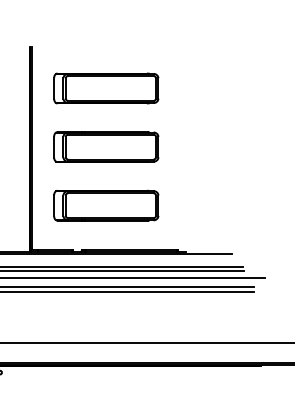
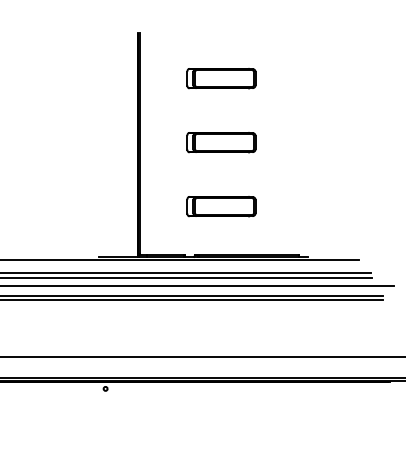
part: (106, 88) -> (221, 78), size x0.6
part: (106, 146) -> (221, 142), size x0.6
part: (106, 205) -> (221, 206), size x0.6

